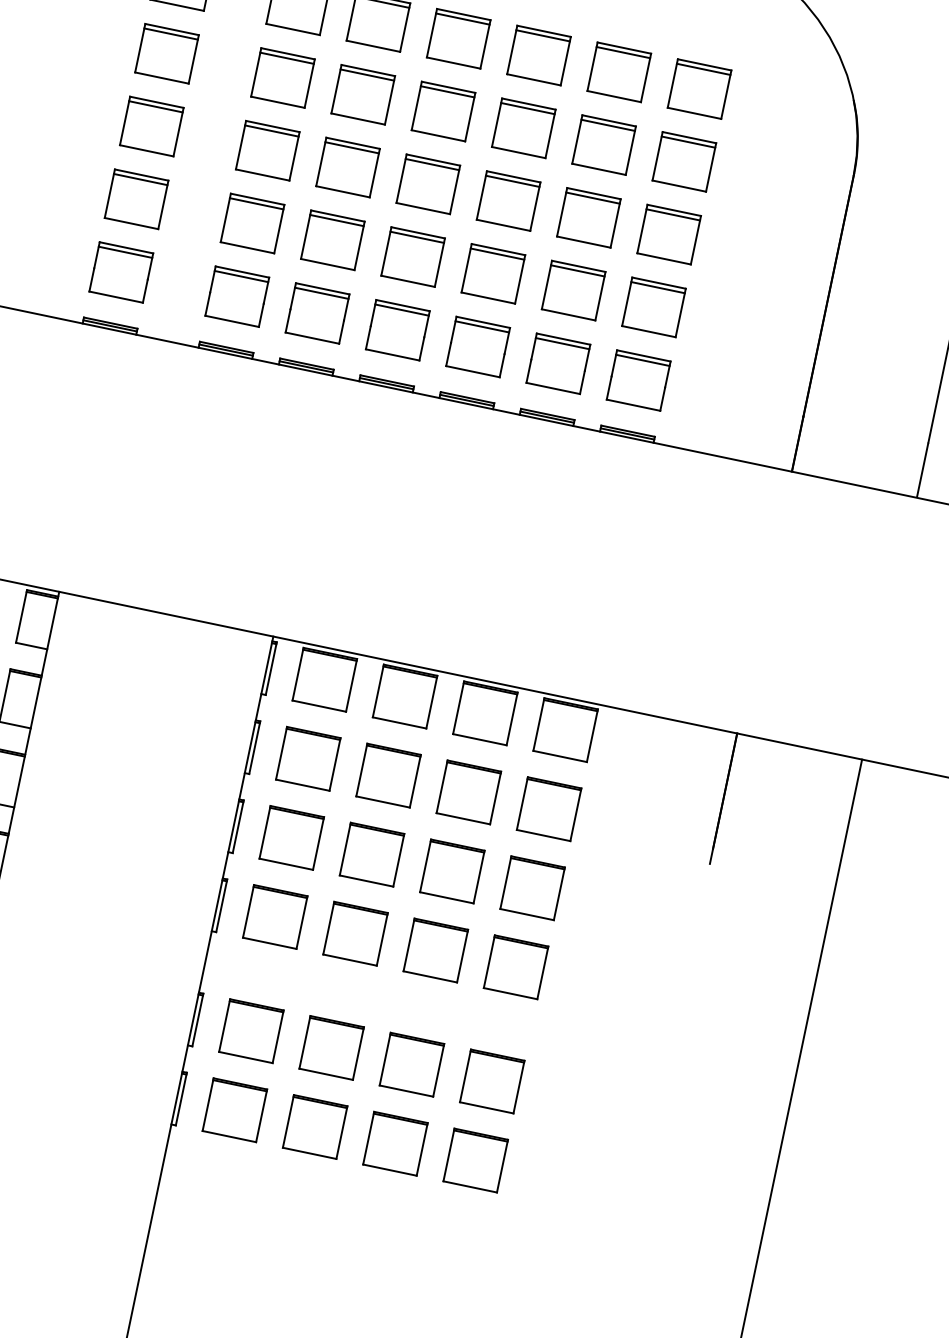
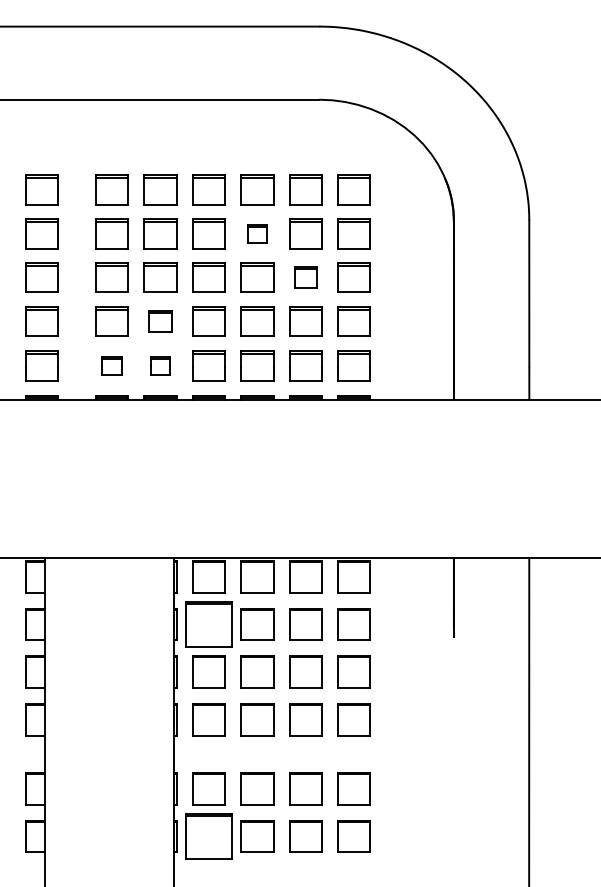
part: (524, 127) -> (257, 233), size x0.6
part: (588, 217) -> (305, 277), size x0.7
part: (332, 239) -> (160, 321), size x0.7
part: (236, 295) -> (111, 365), size x0.6
part: (317, 312) -> (160, 365), size x0.6
part: (307, 758) -> (208, 624), size x1.4
part: (234, 1110) -> (208, 836), size x1.4

